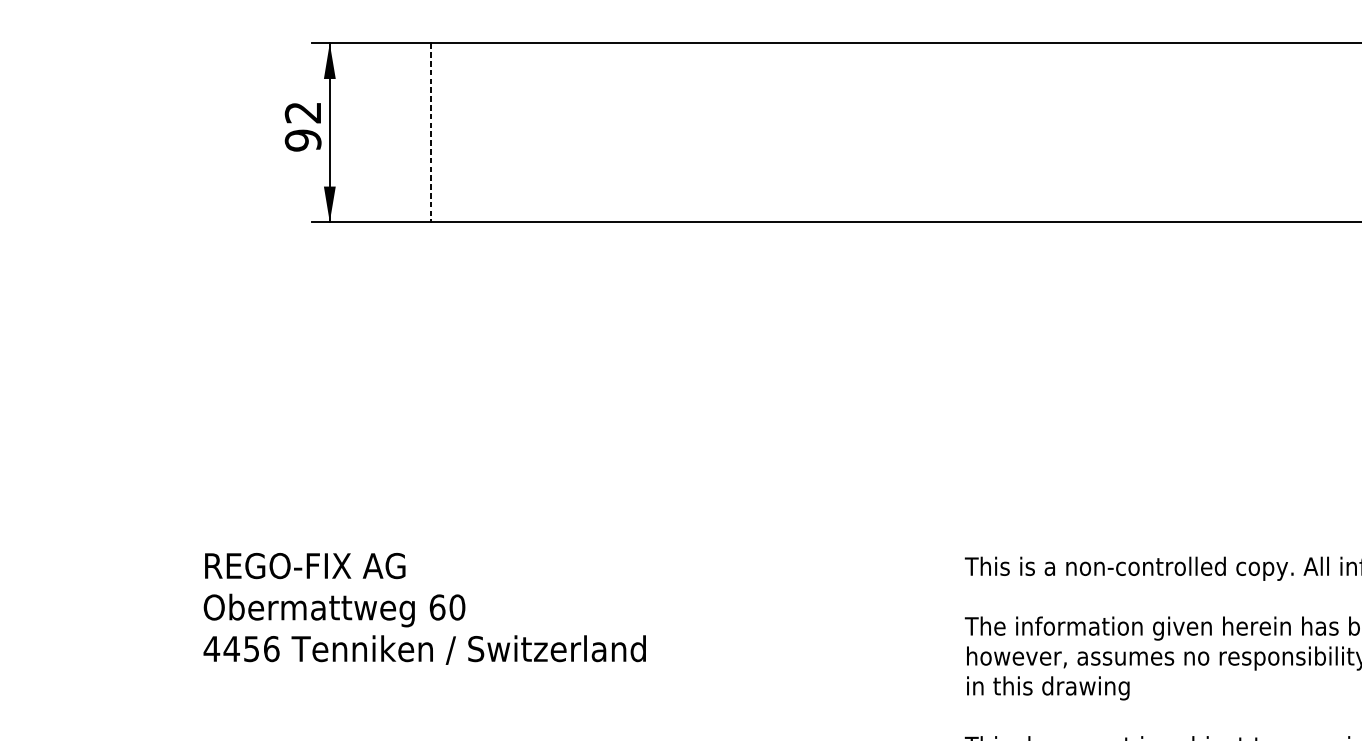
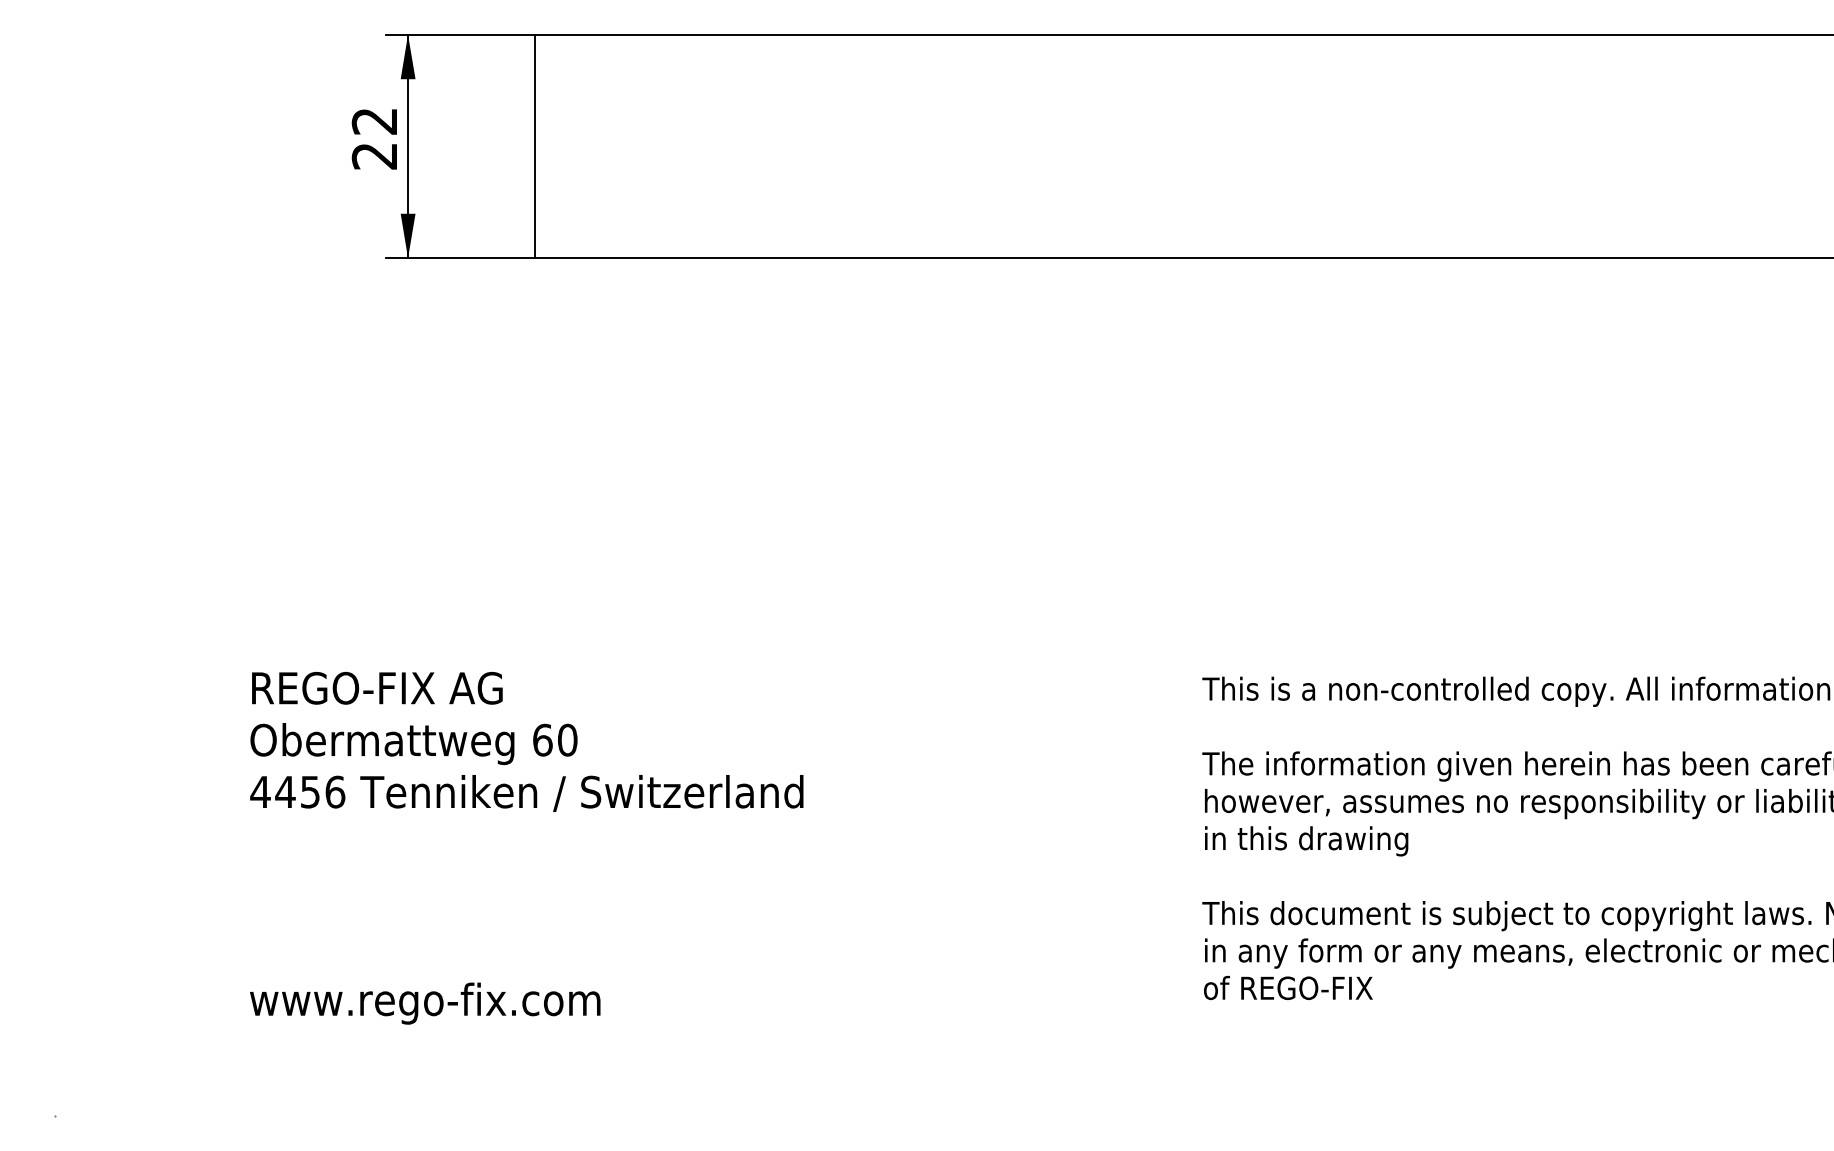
line: (430, 132) -> (534, 146), dashed -> solid
text: (302, 140) -> (374, 156), 92 -> 22

